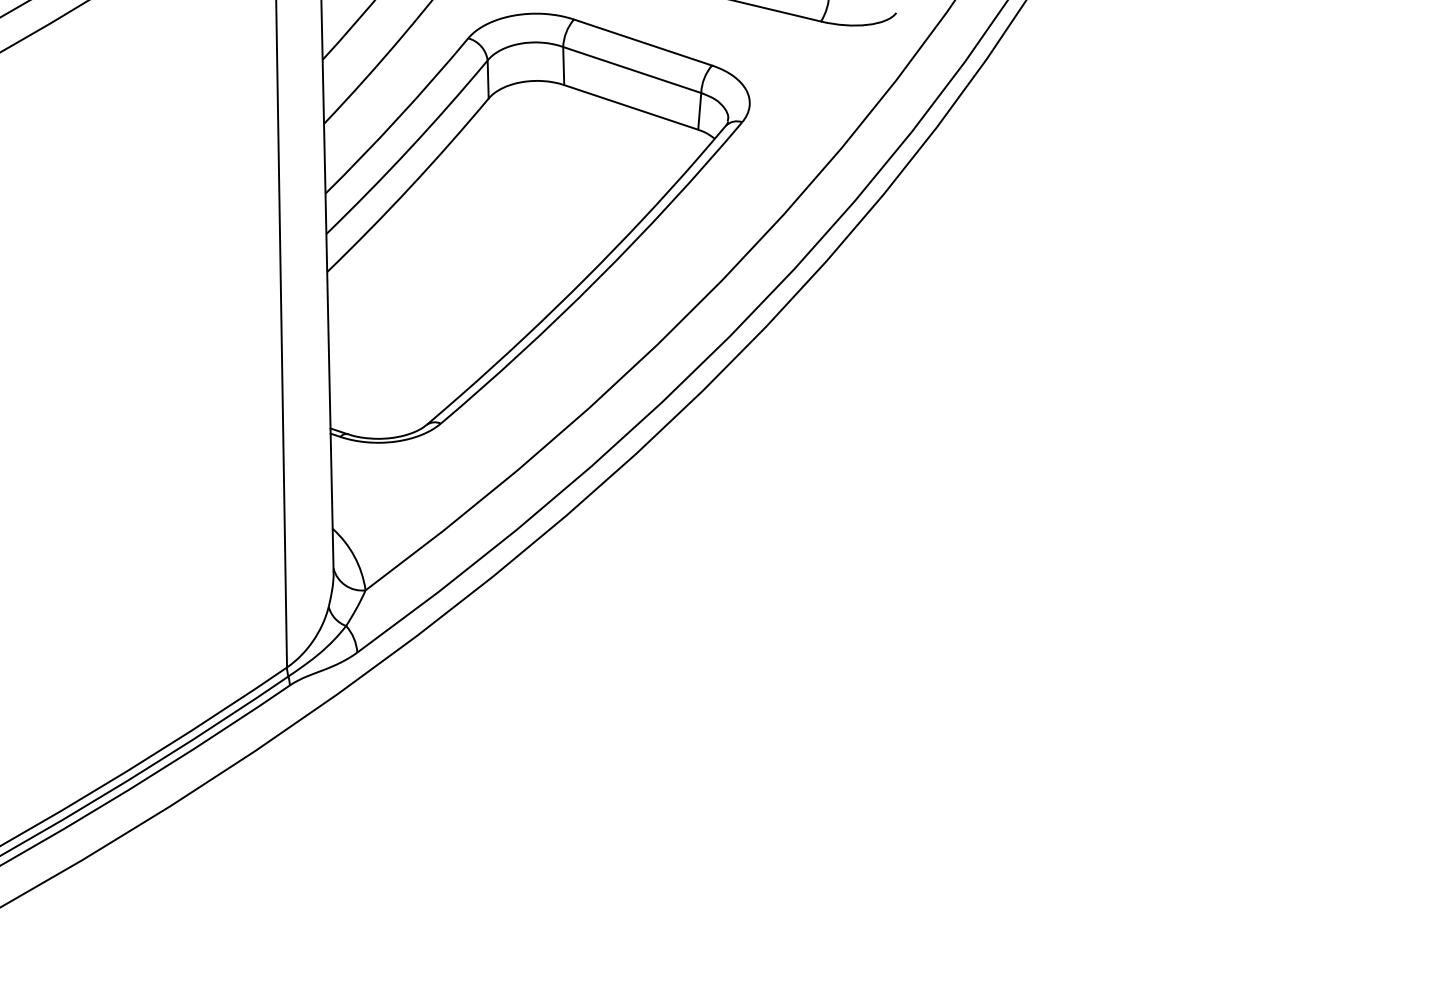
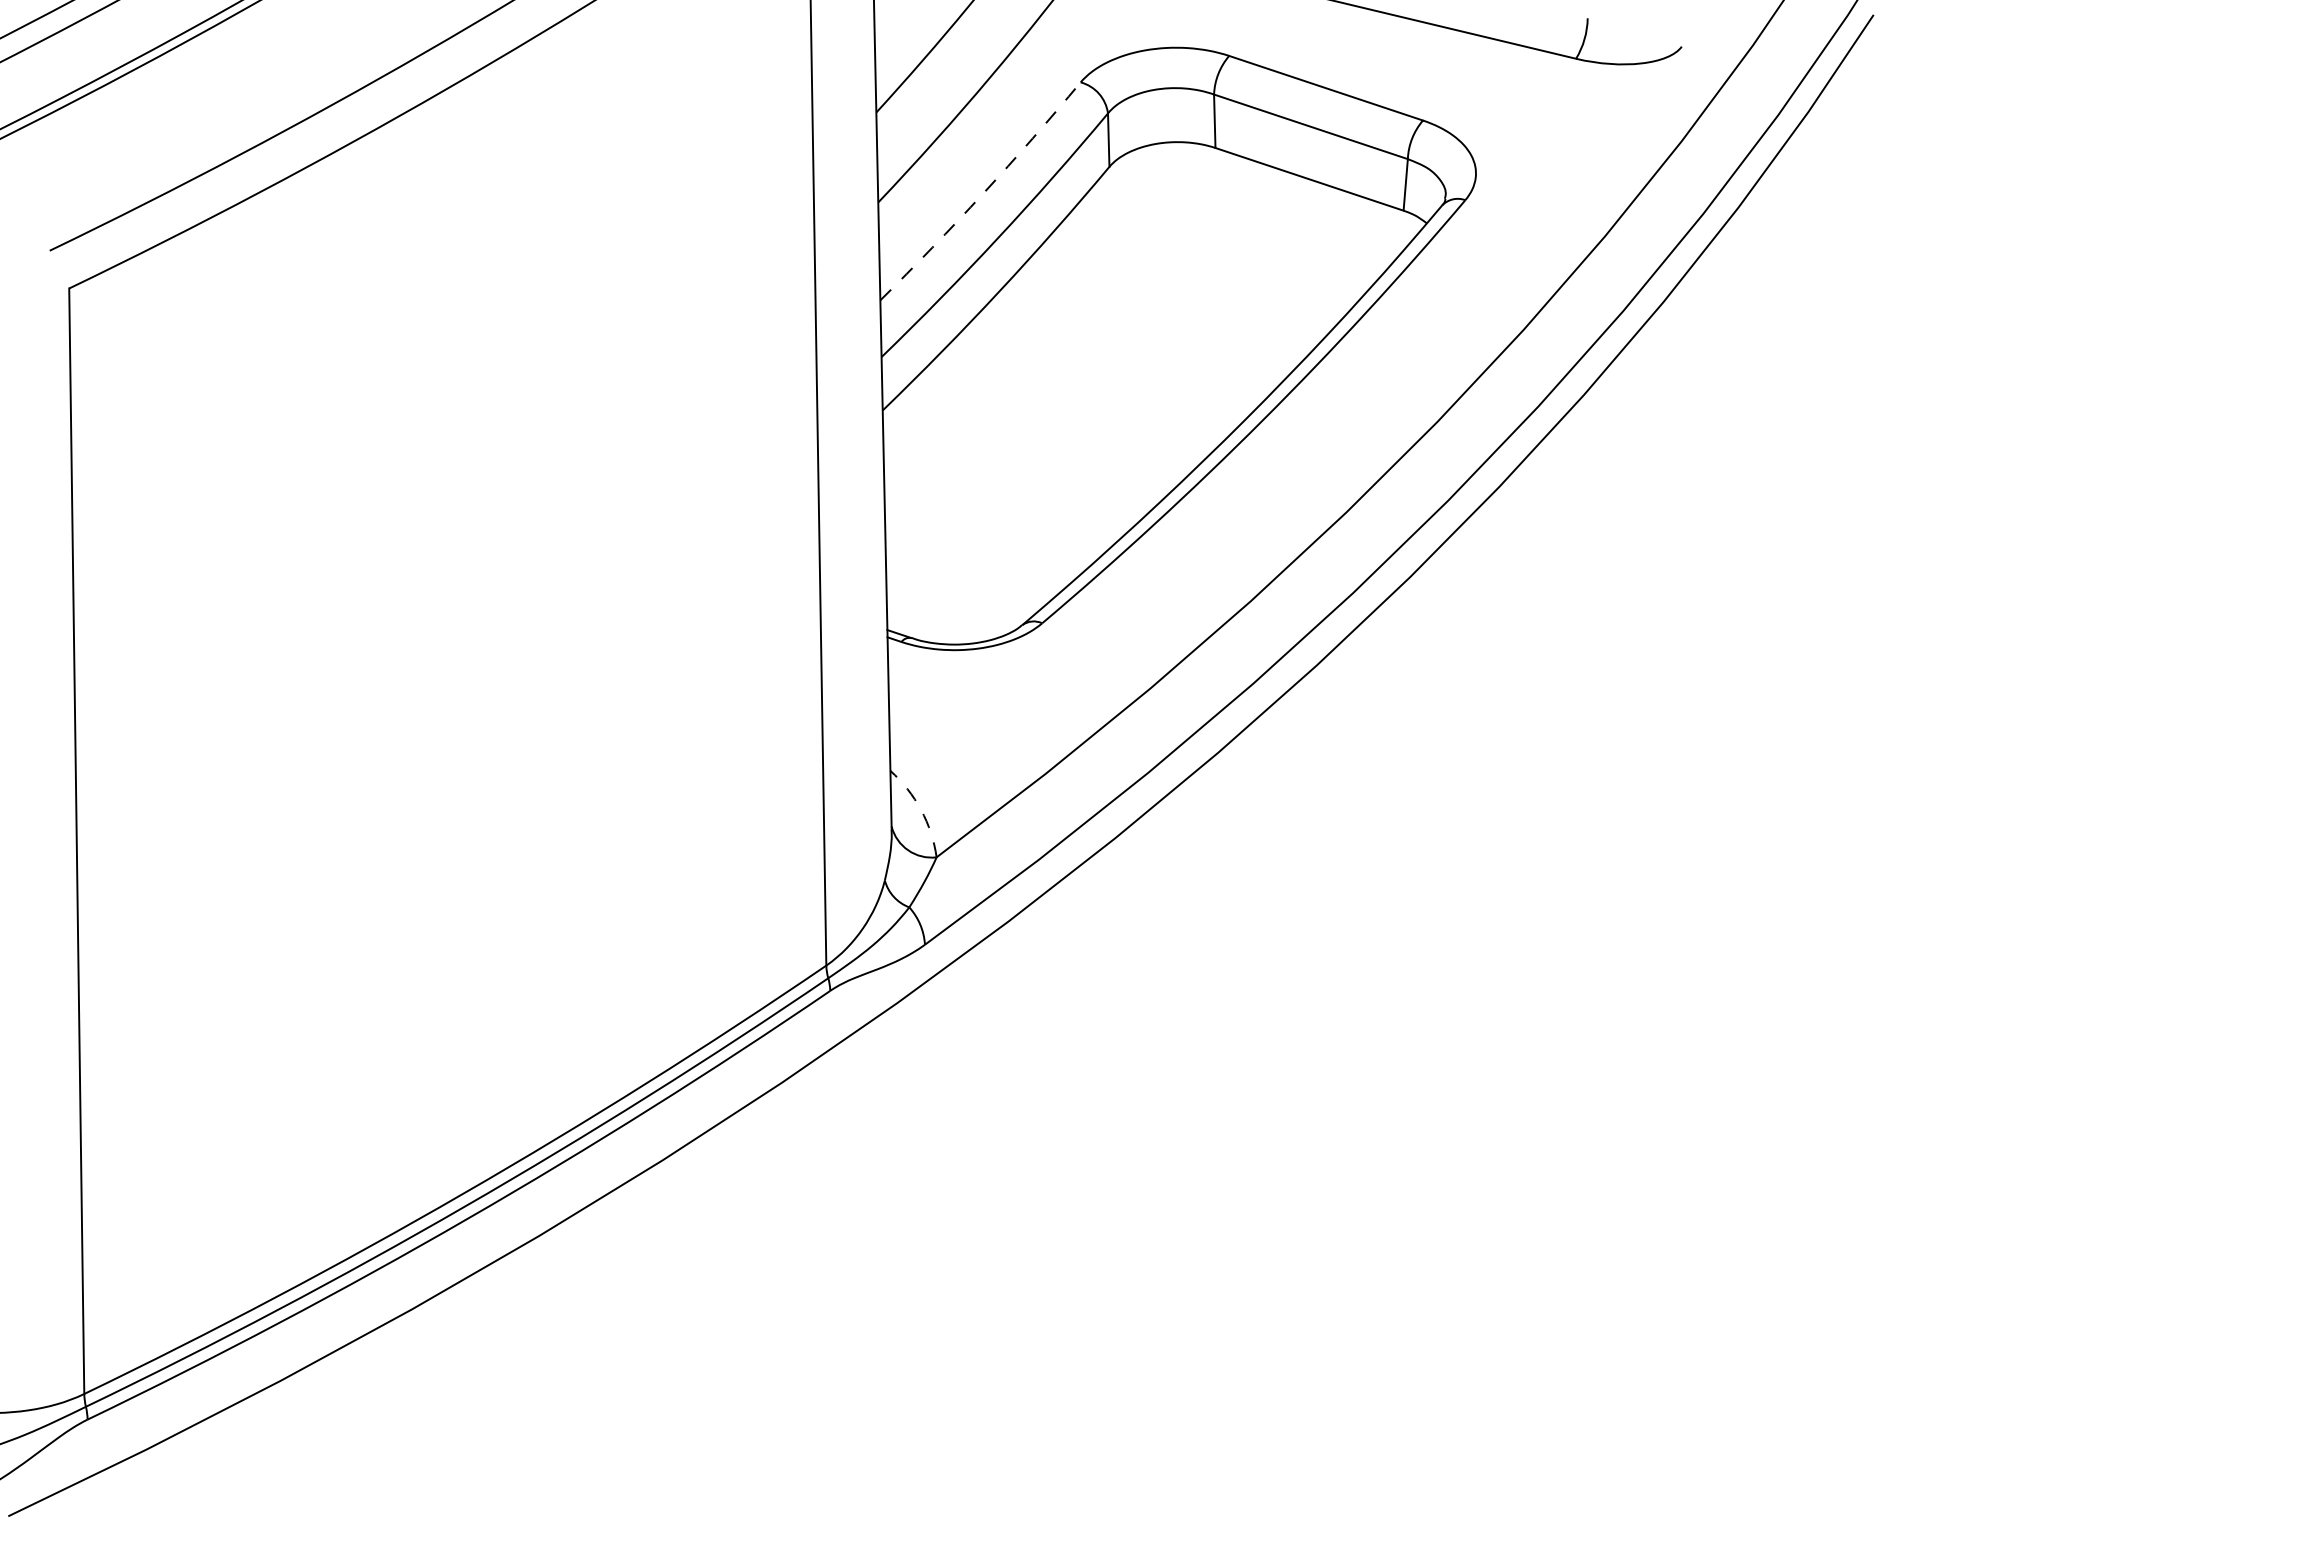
arc: (398, 117) -> (983, 193), solid -> dashed
arc: (354, 557) -> (921, 810), solid -> dashed

